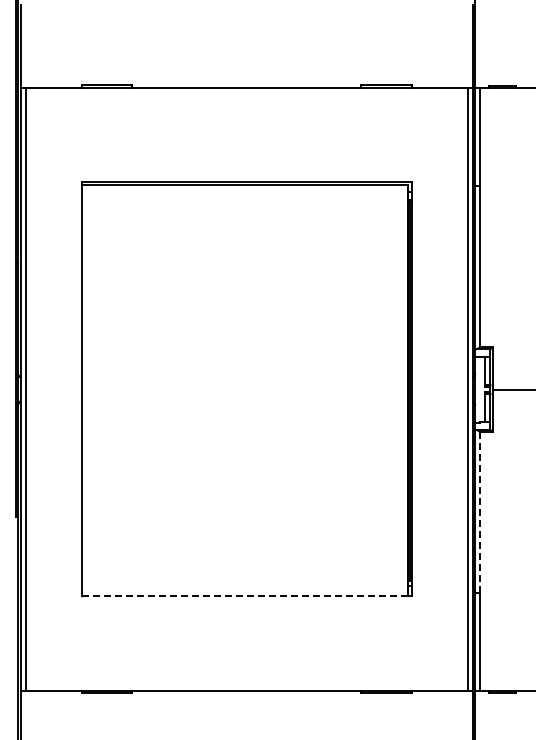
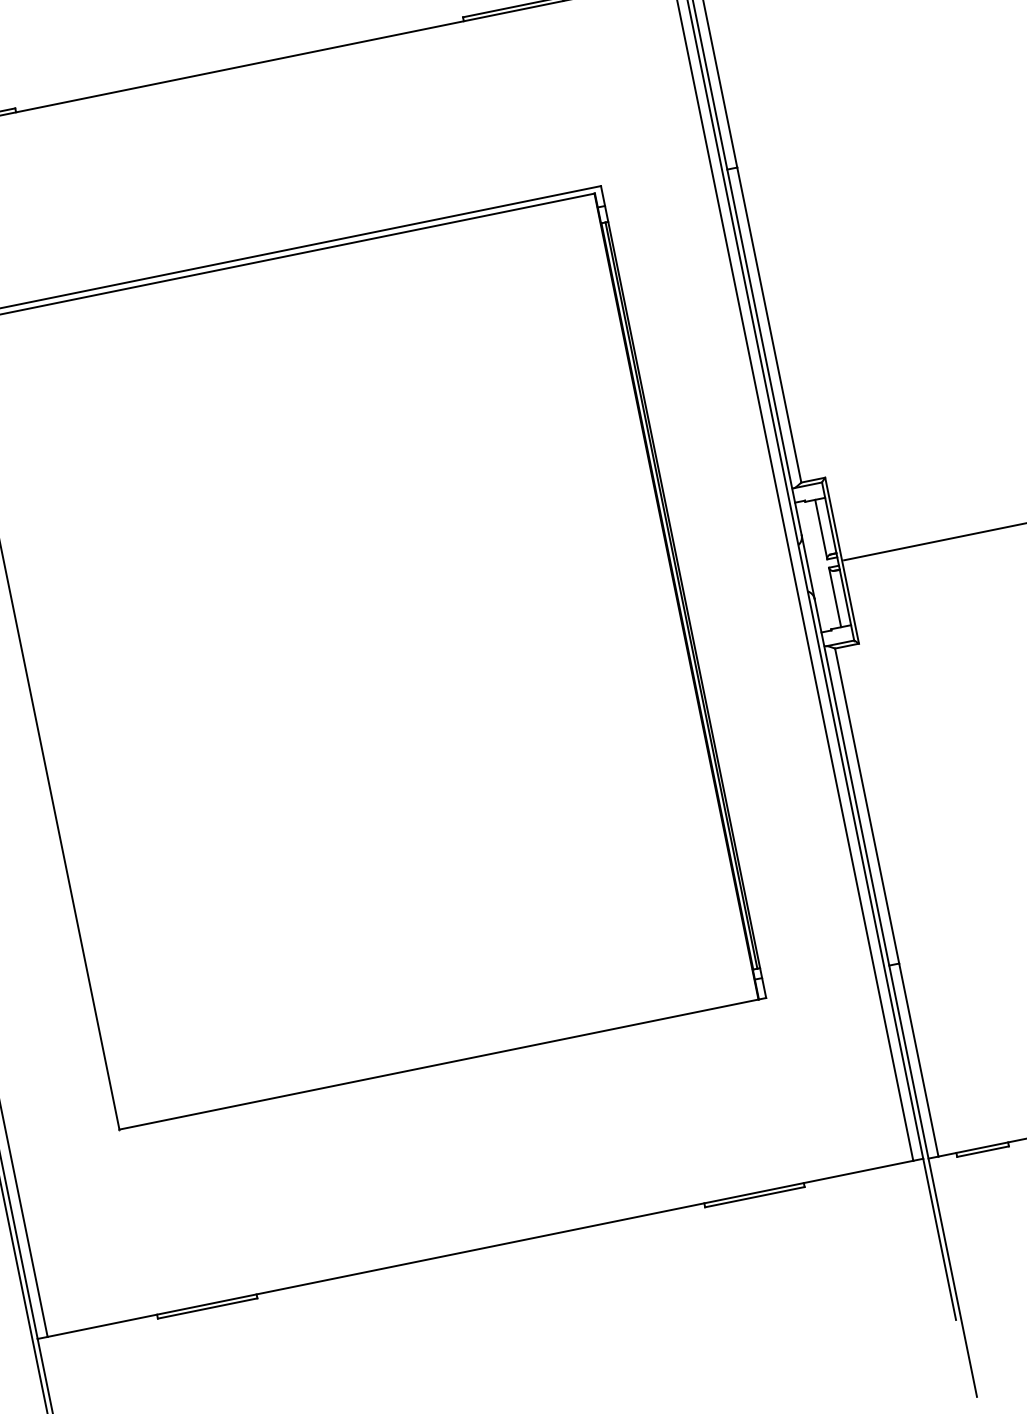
line: (480, 512) -> (867, 806), dashed -> solid
line: (245, 596) -> (440, 1064), dashed -> solid

